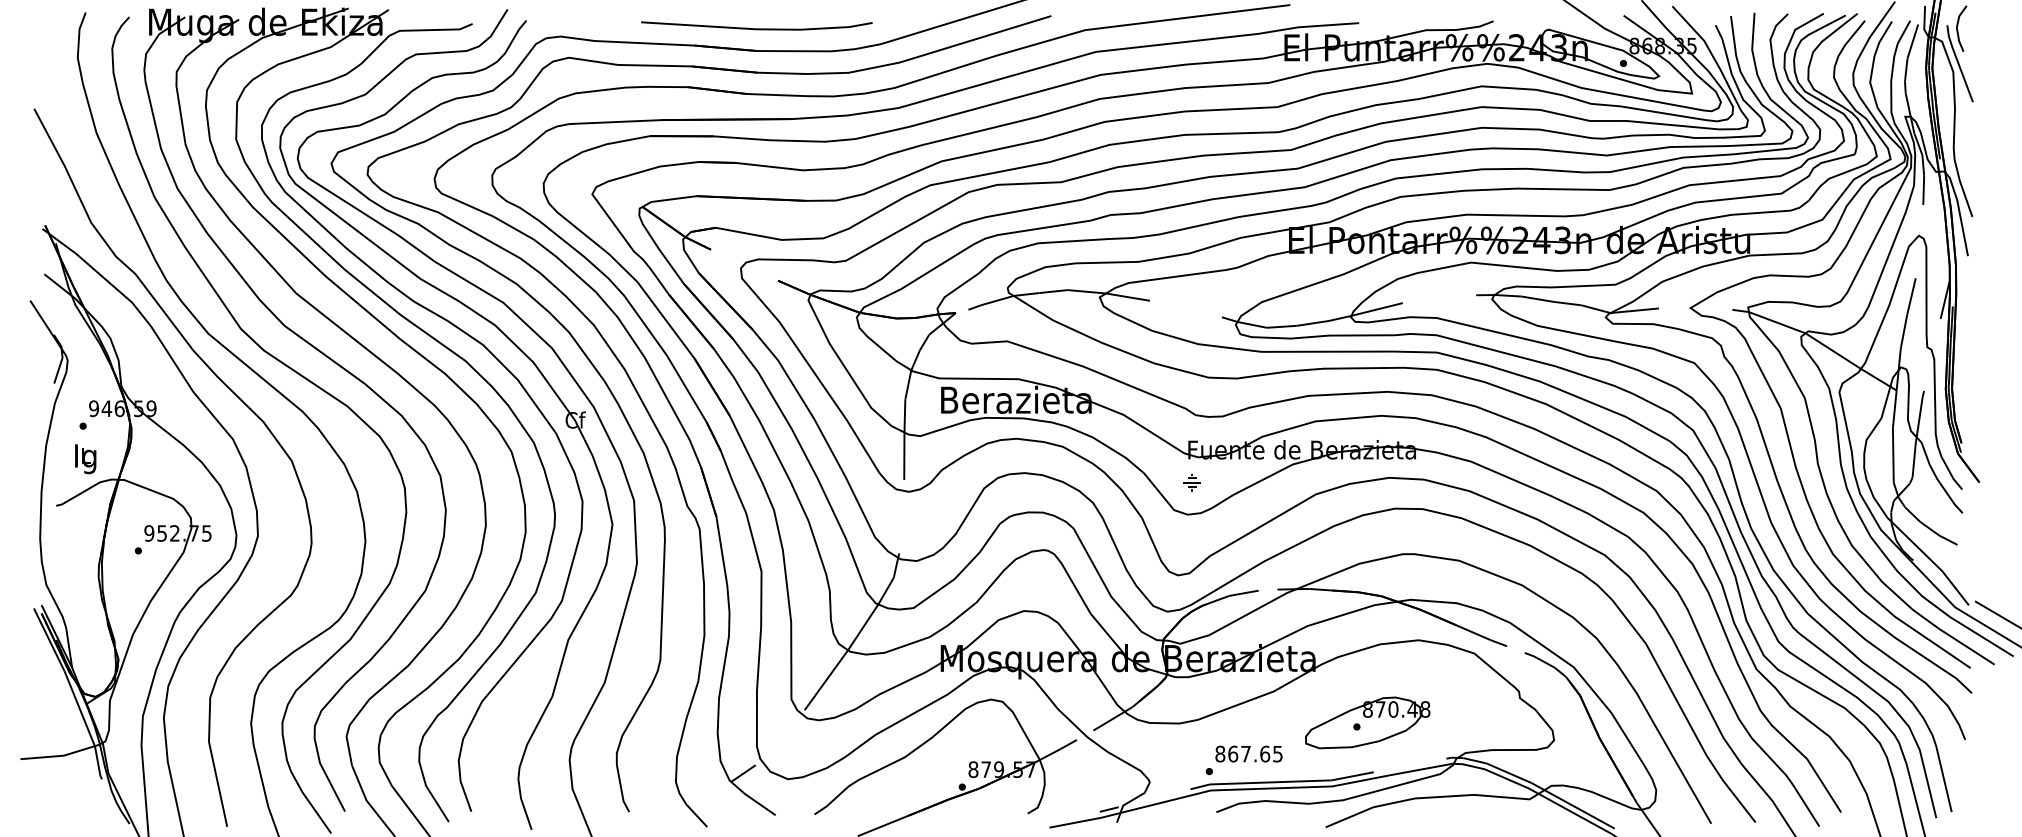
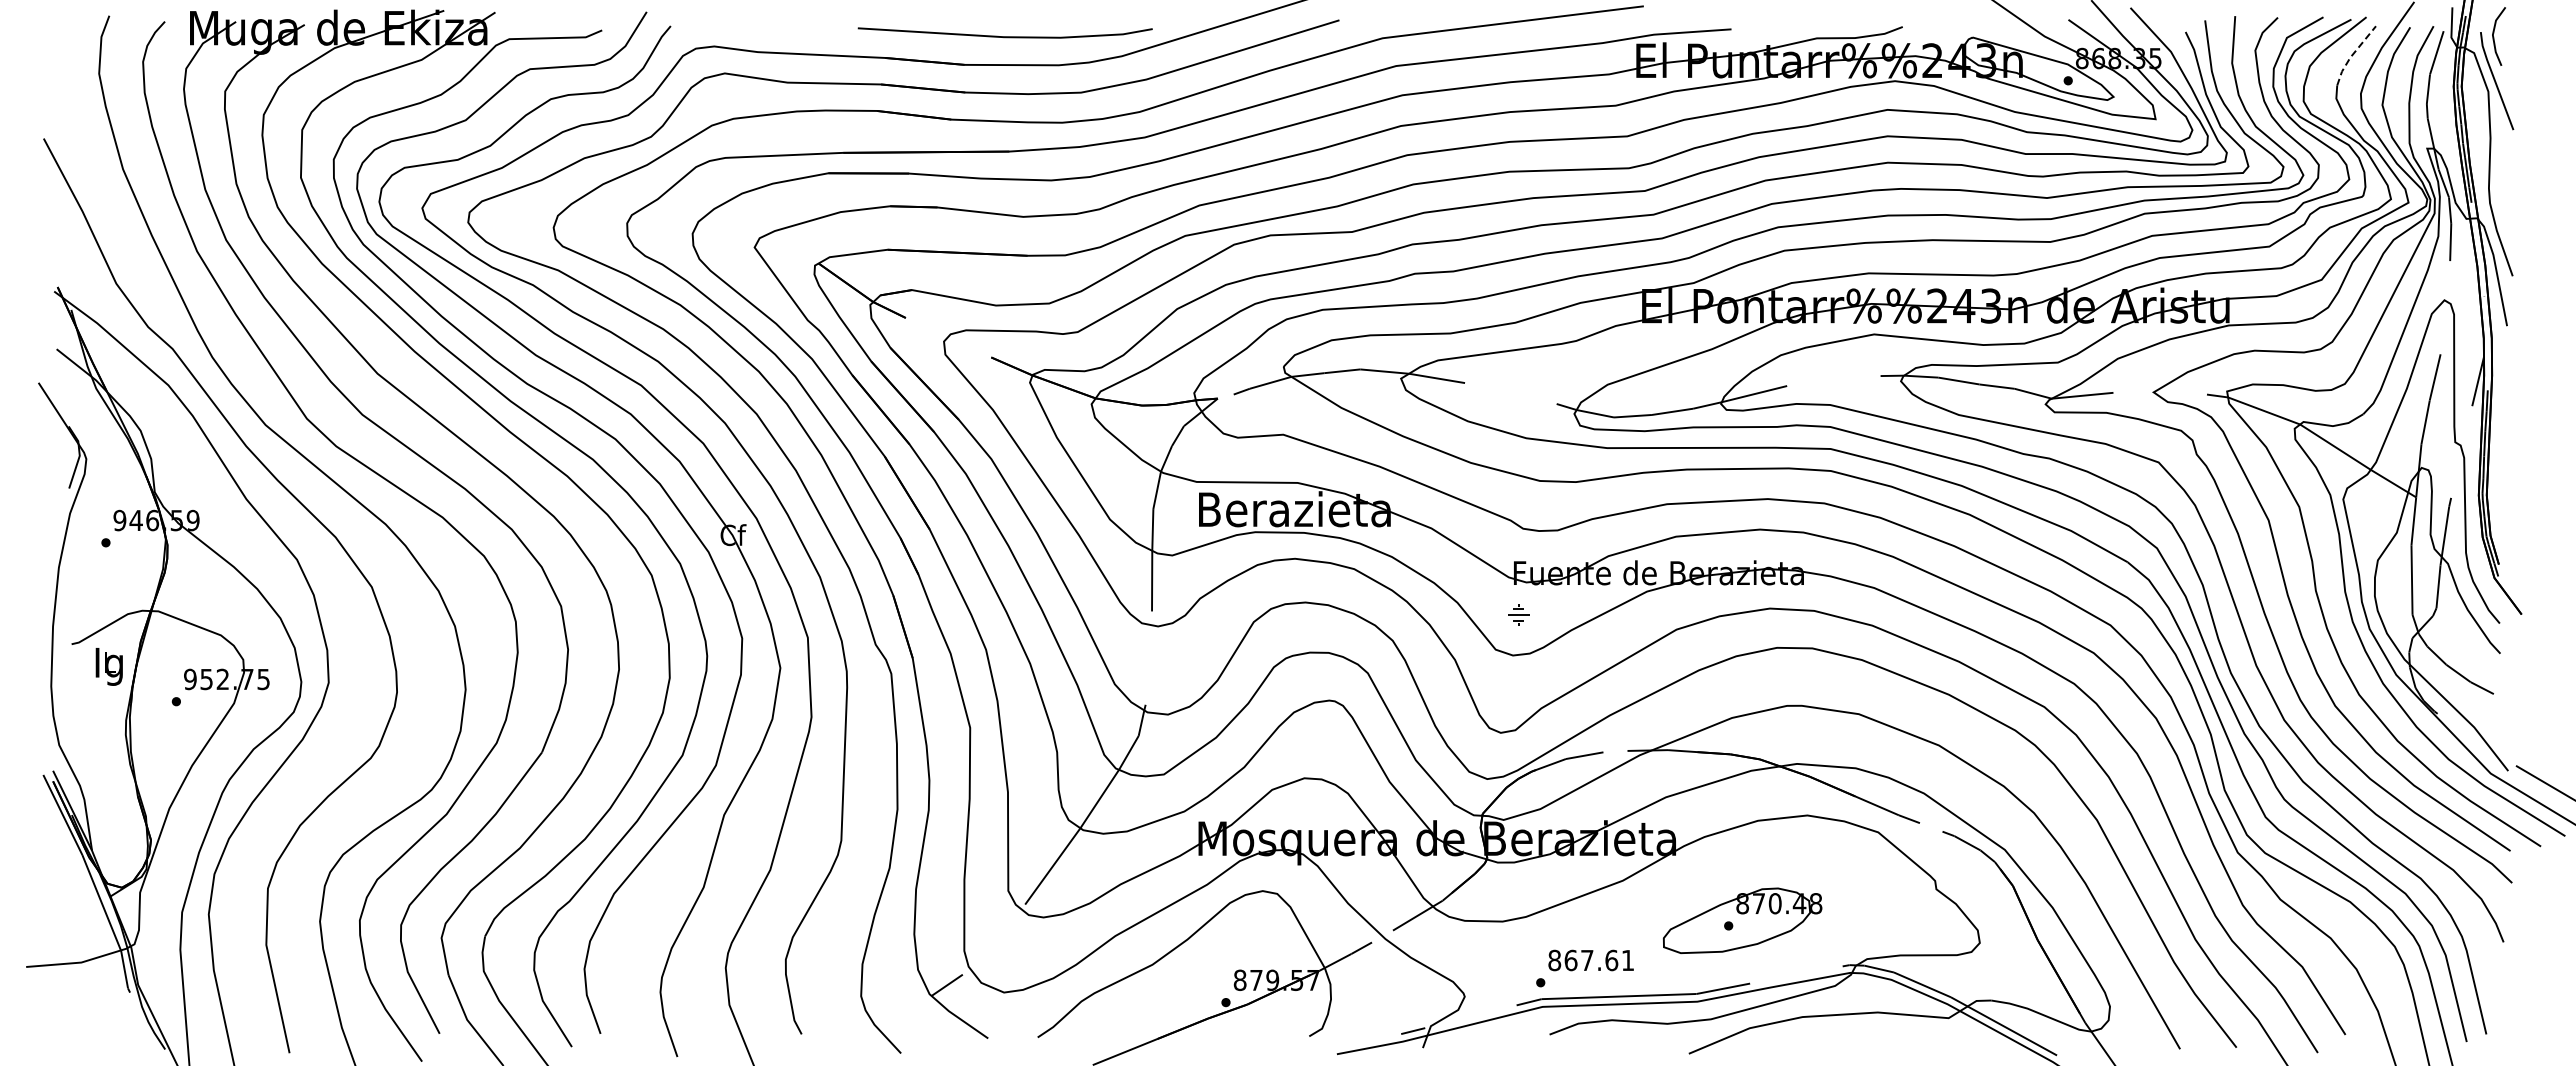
line: (756, 28) -> (1004, 36), moved
line: (1846, 42) -> (2352, 54), solid -> dashed
text: (85, 458) -> (108, 666), moved
text: (1277, 754) -> (1627, 960), 867.65 -> 867.61

